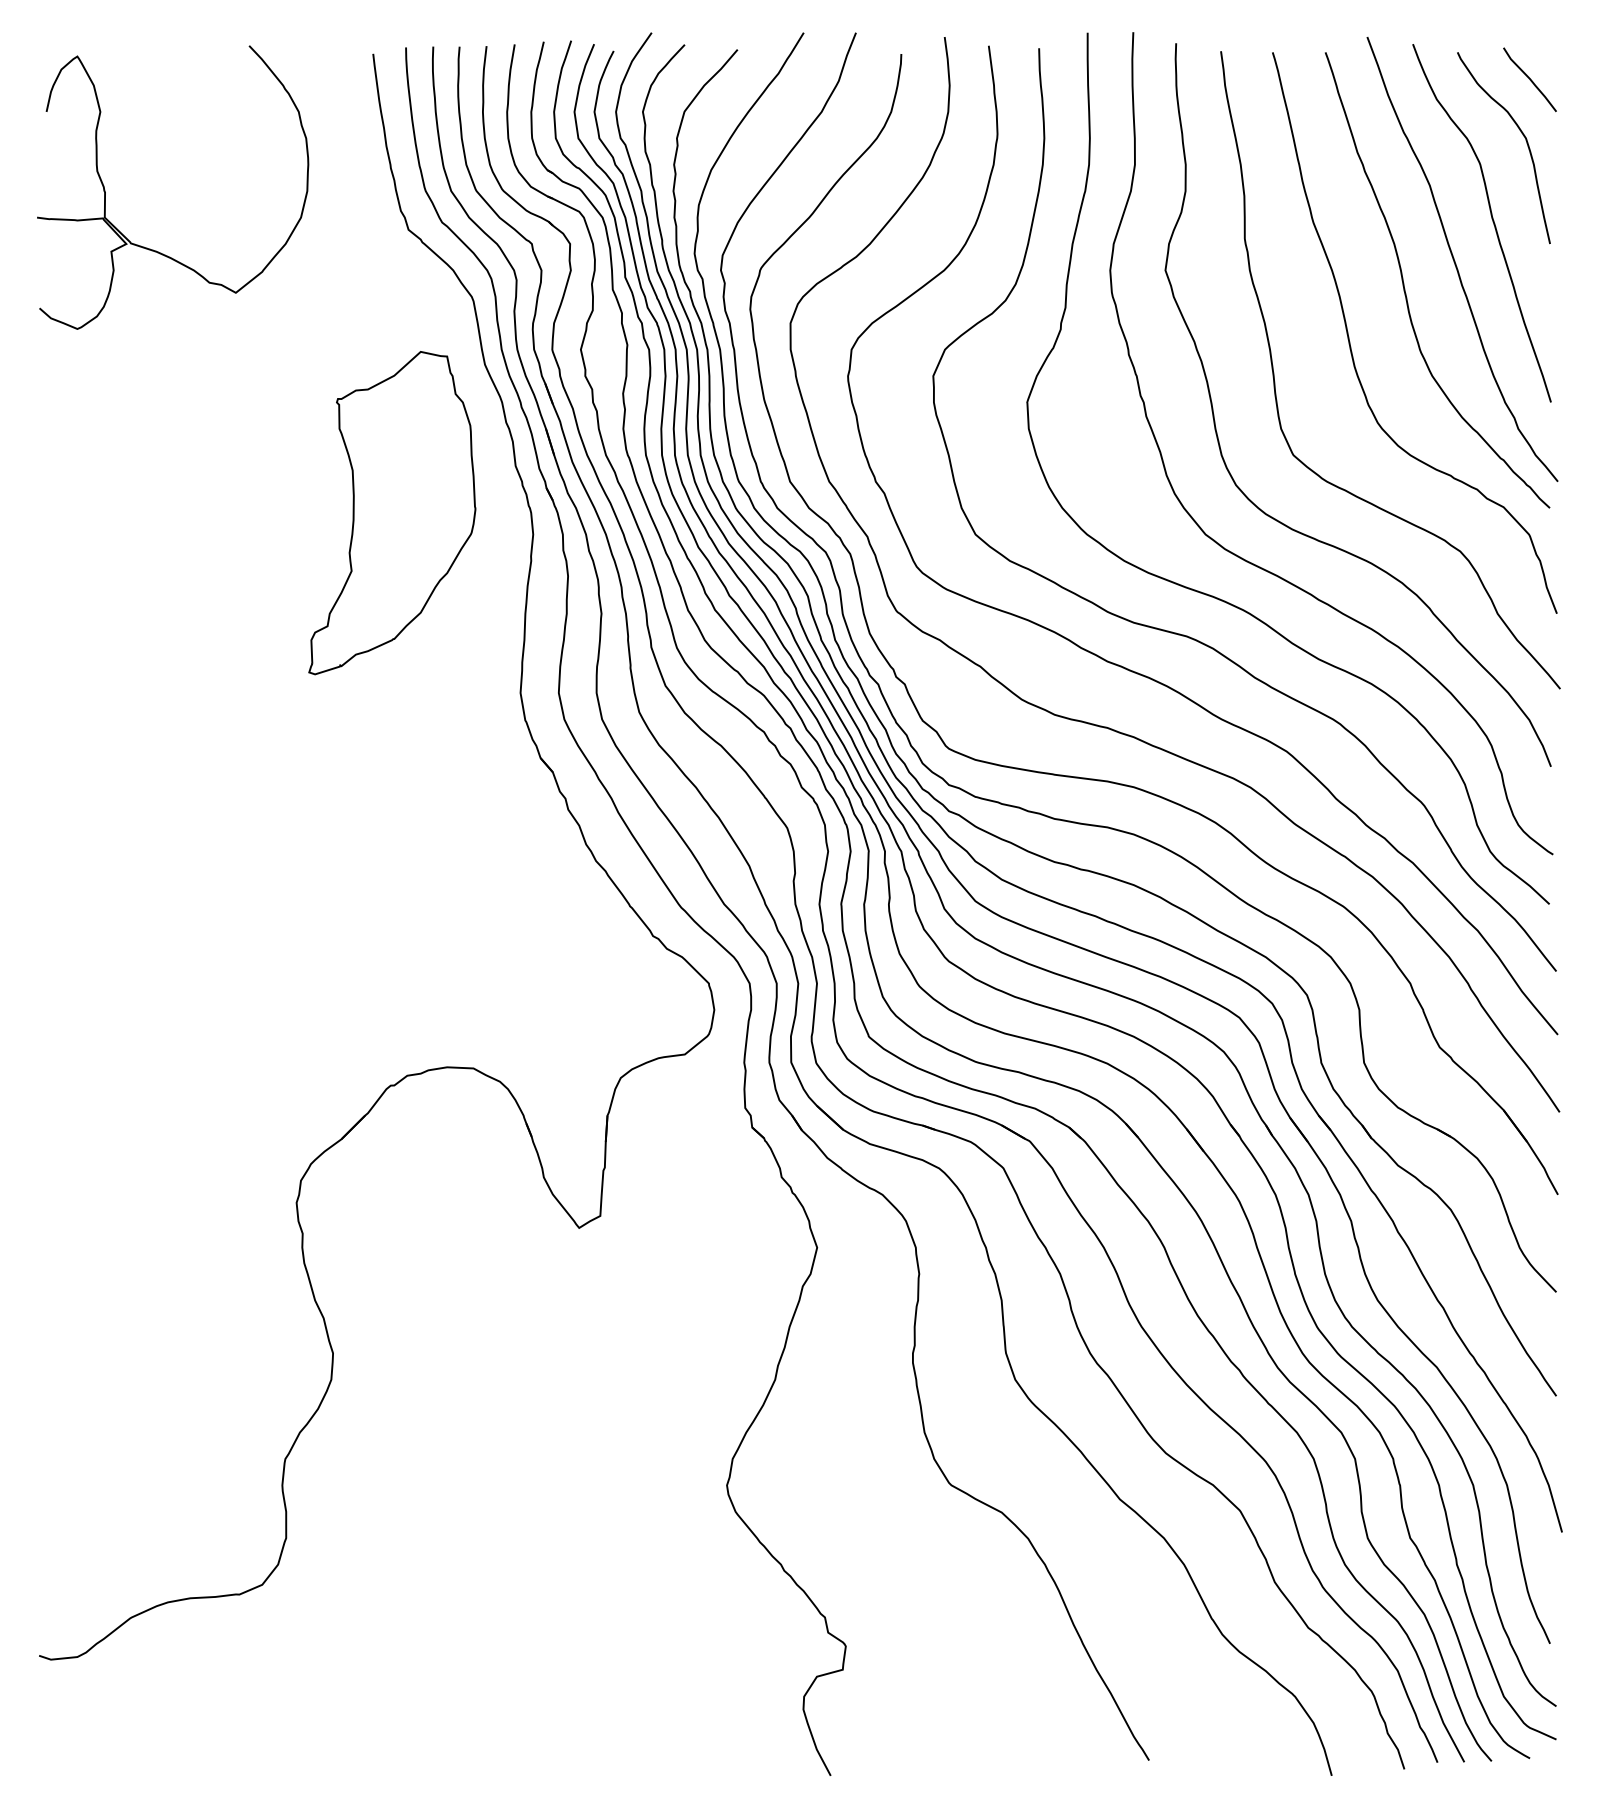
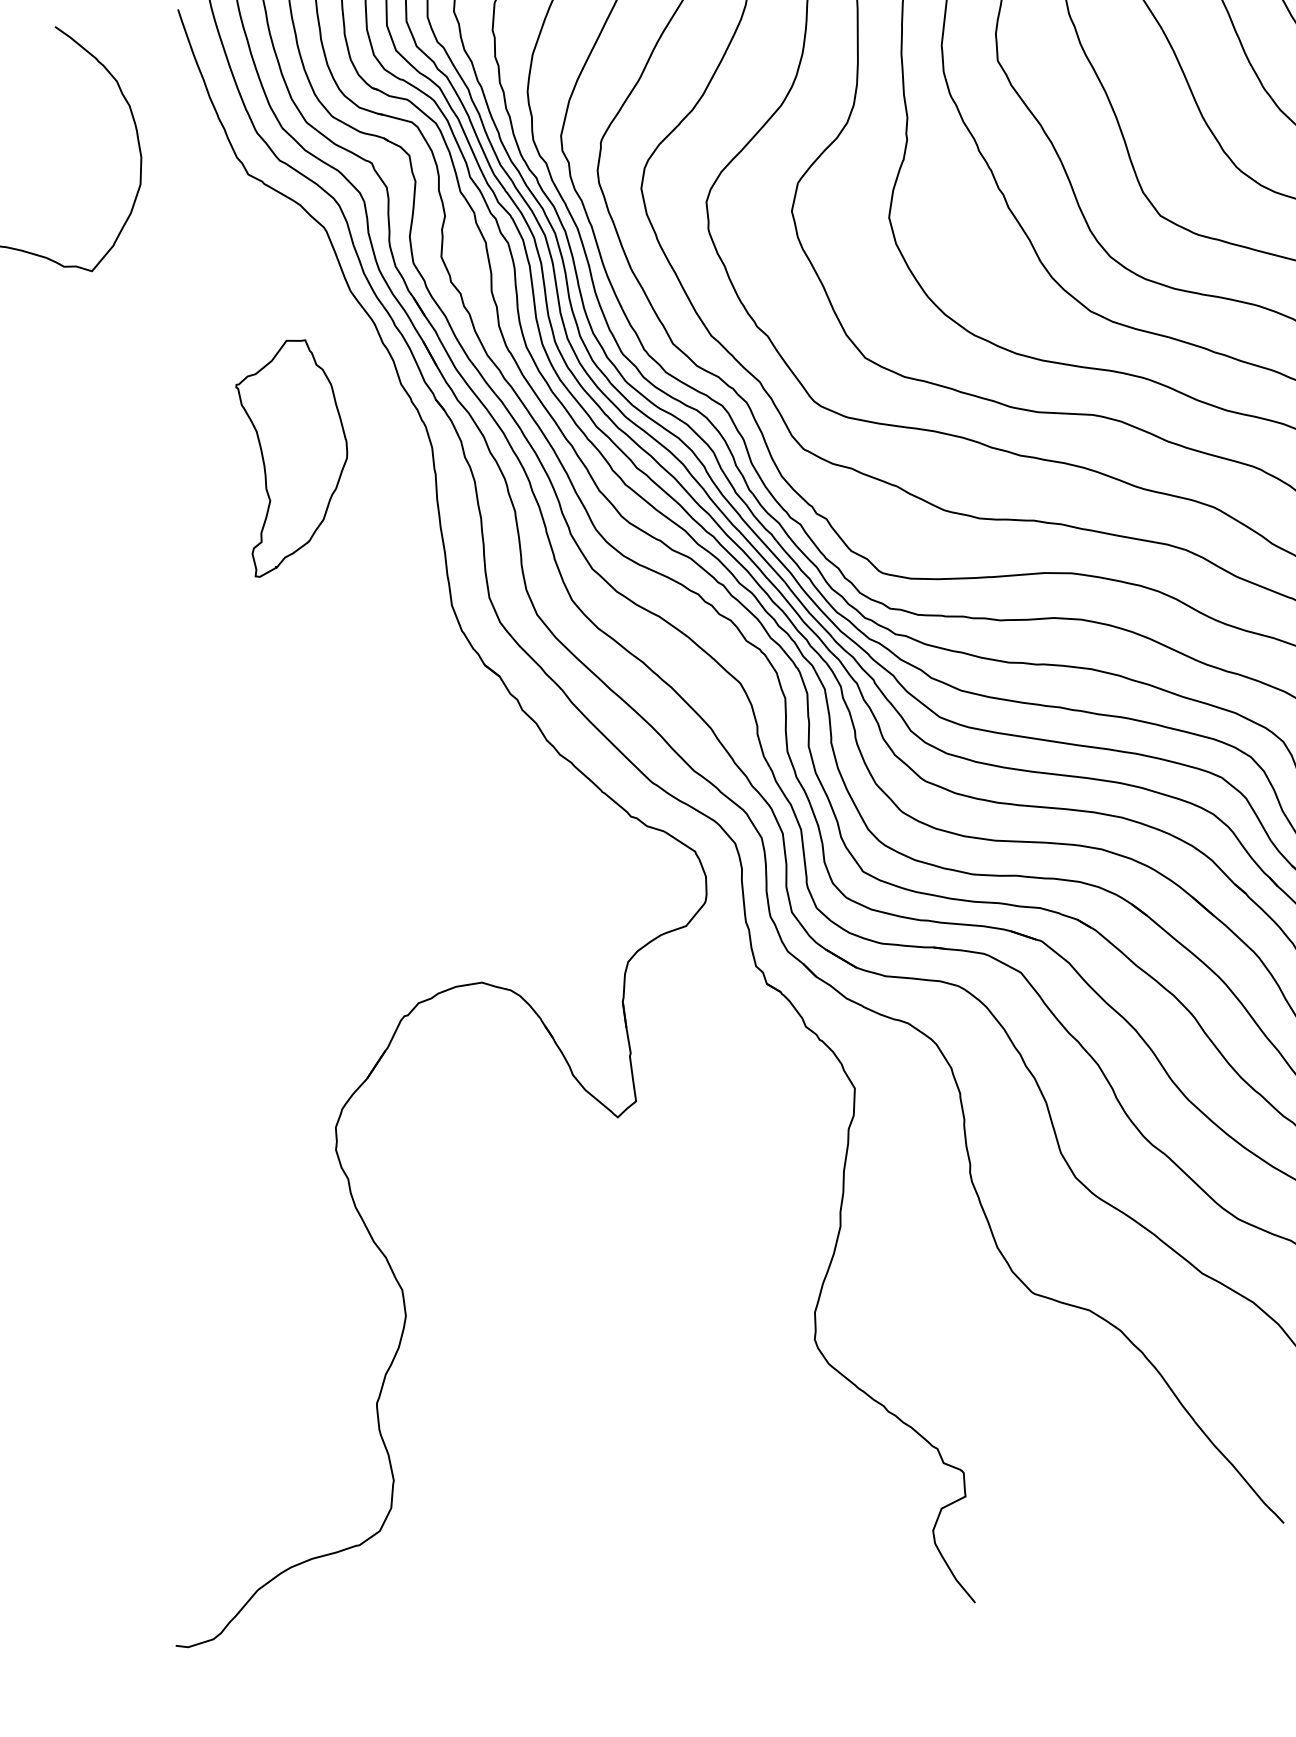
part: (392, 513) -> (290, 455), size x0.7

